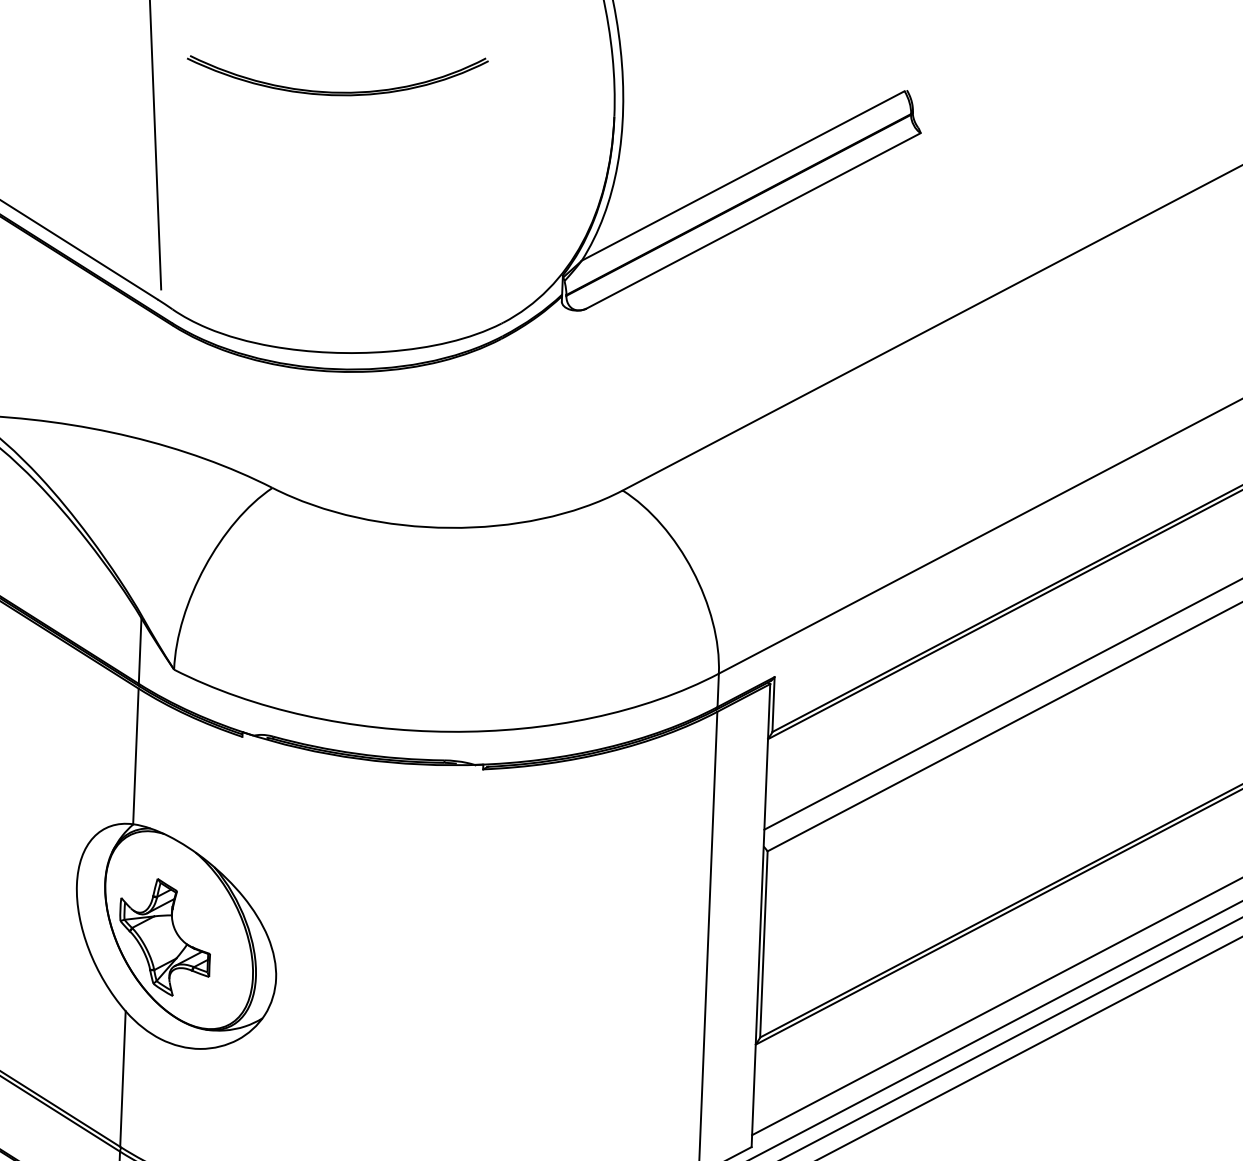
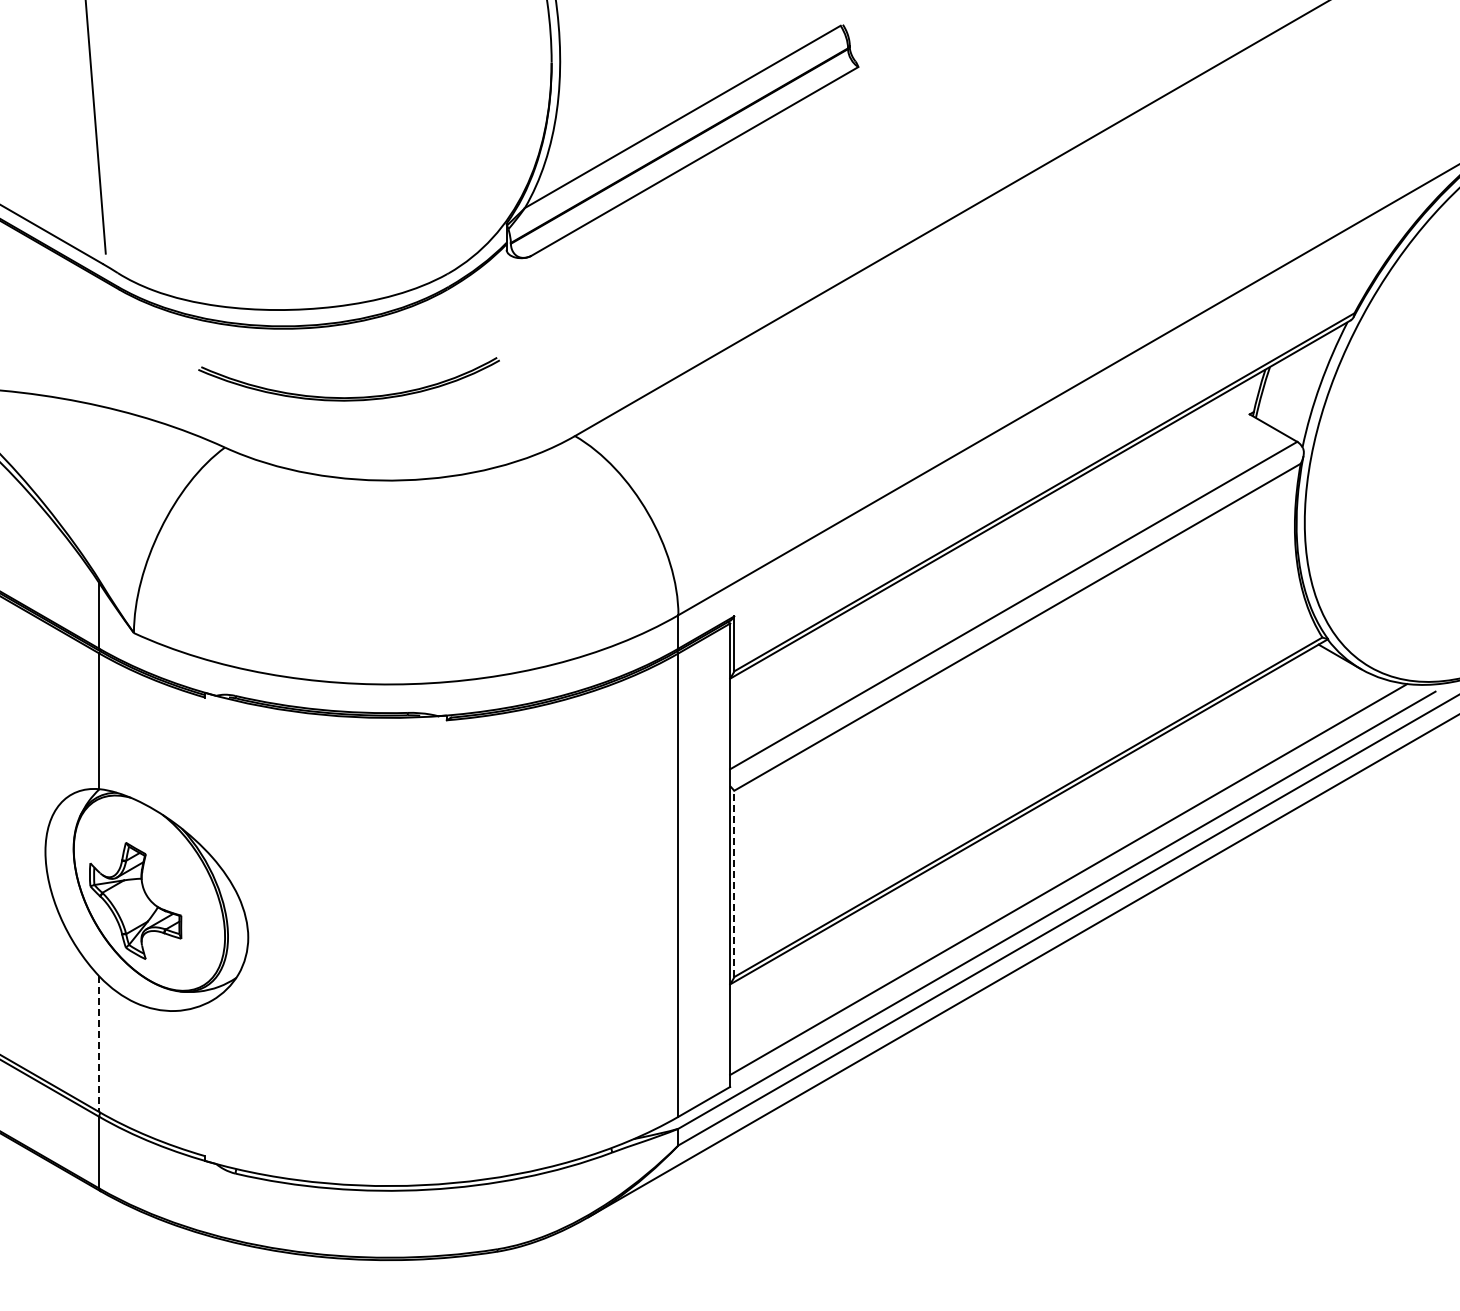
part: (335, 92) -> (348, 397), moved
line: (764, 943) -> (734, 883), solid -> dashed
line: (123, 1079) -> (99, 1044), solid -> dashed

